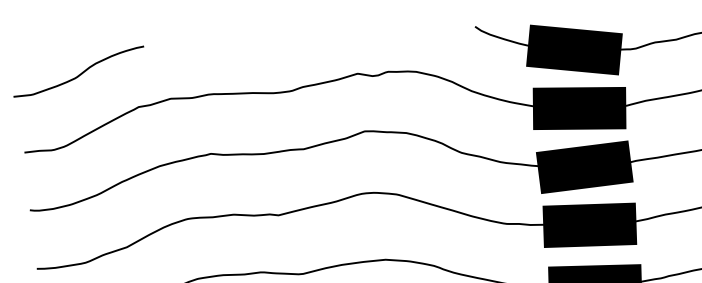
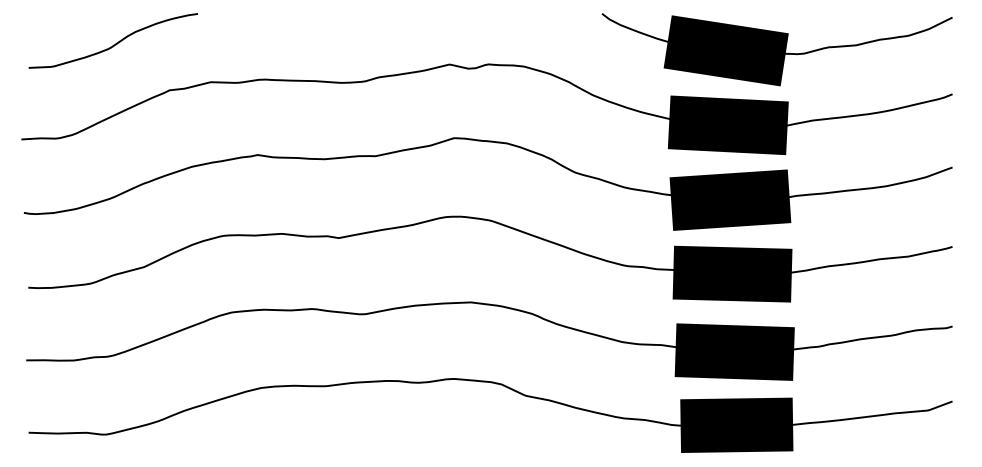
curve: (81, 72) -> (116, 42), moved

